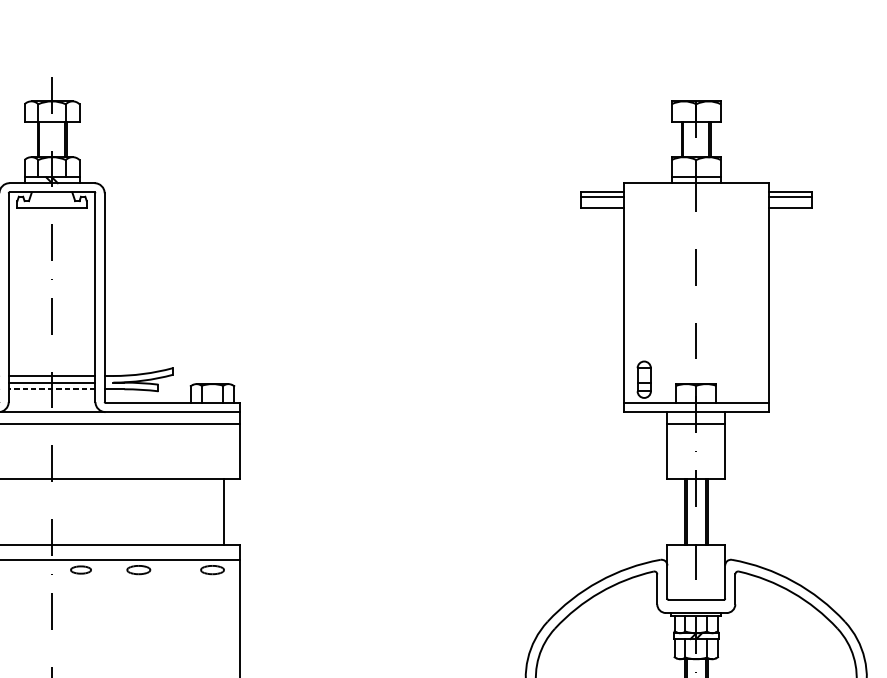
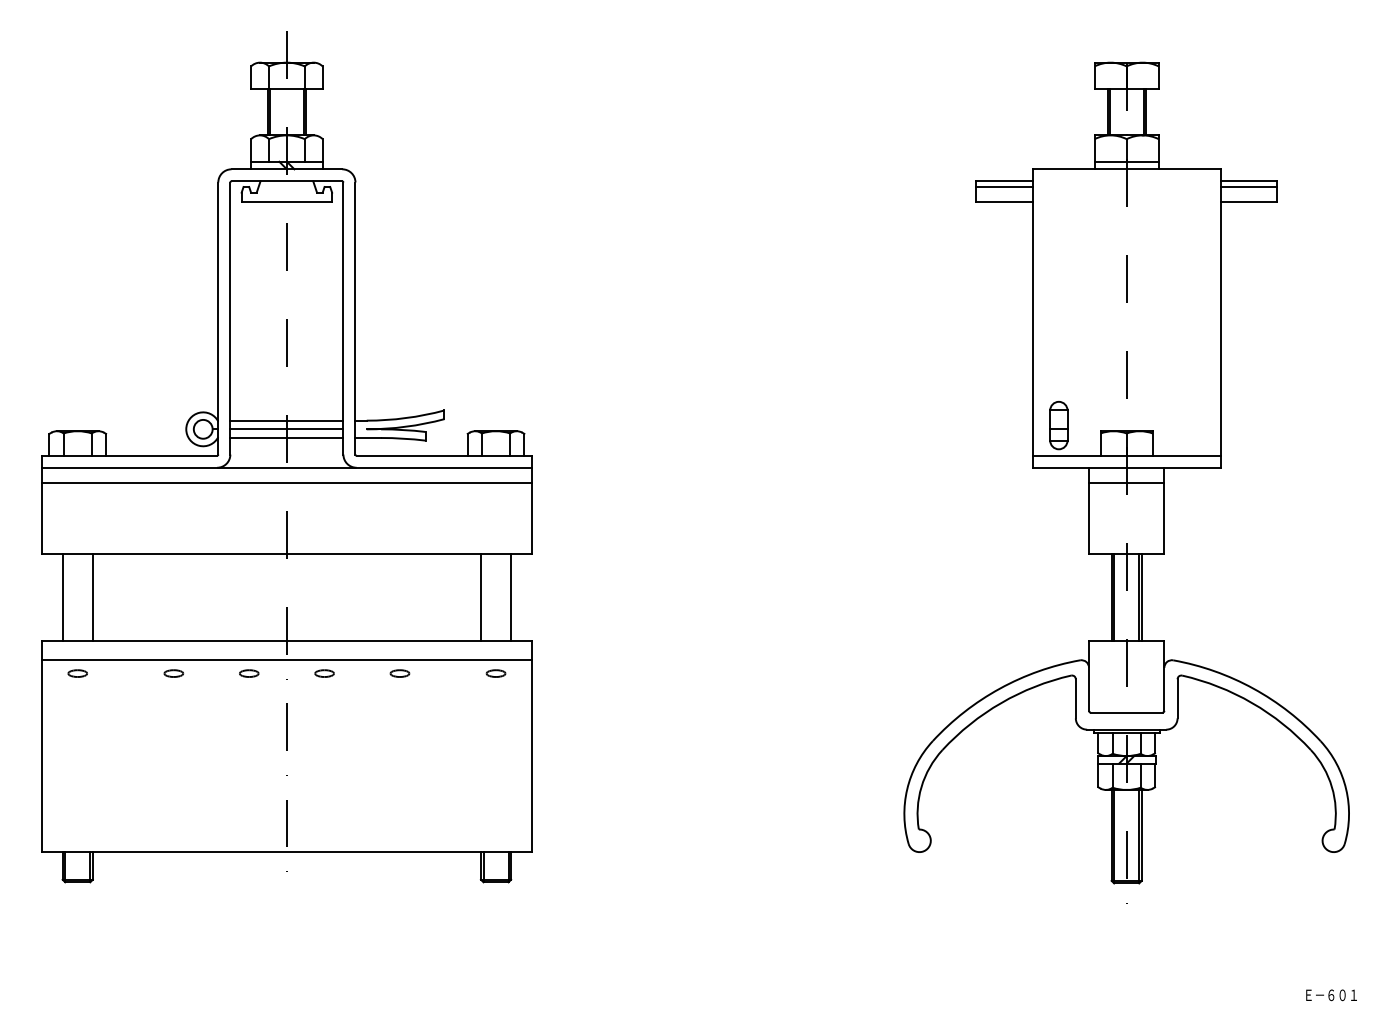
line: (51, 389) -> (286, 438), dashed -> solid
line: (200, 511) -> (480, 597), added
part: (23, 569) -> (249, 673), added
part: (80, 569) -> (324, 673), size x0.71
part: (138, 569) -> (399, 673), size x0.62
part: (212, 569) -> (495, 673), size x0.62

